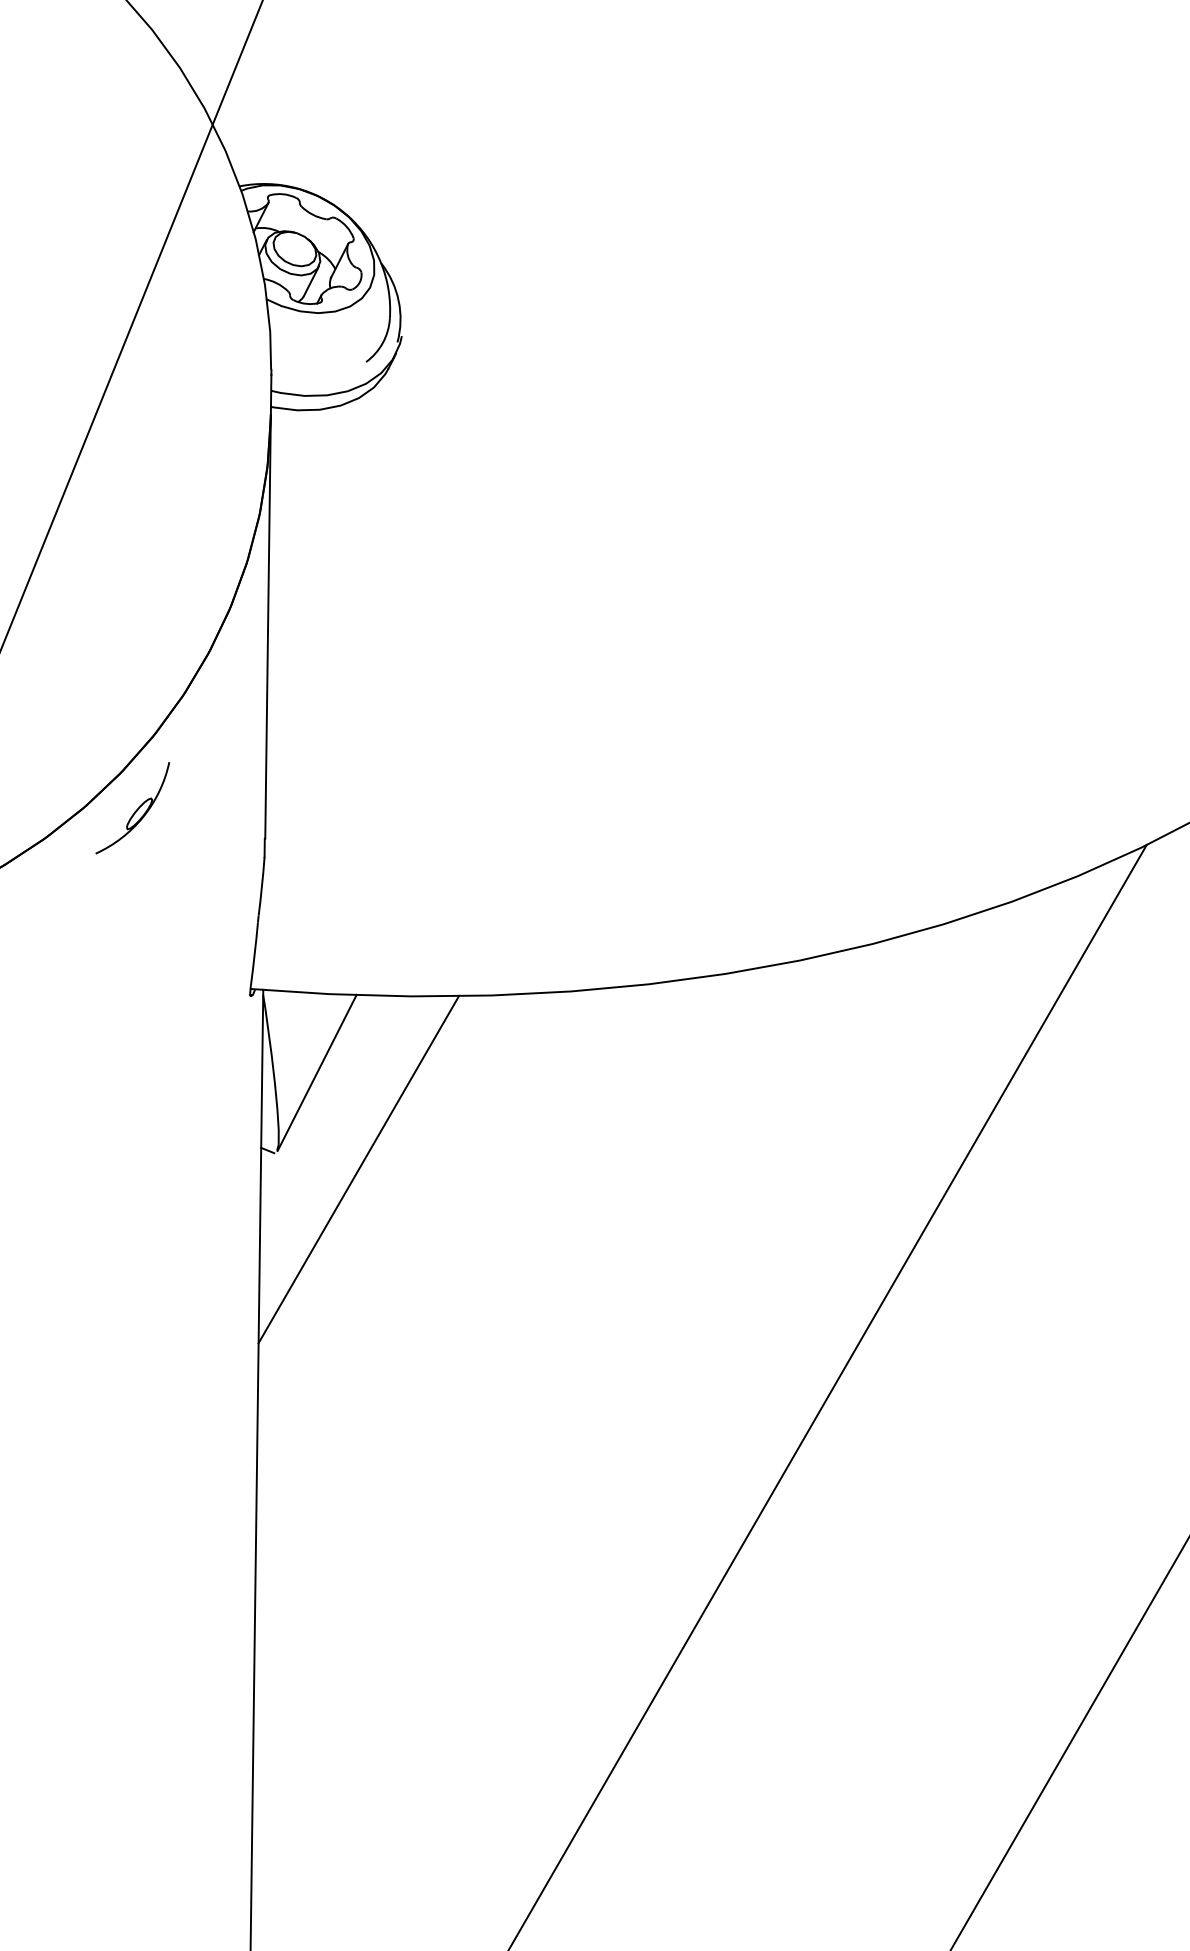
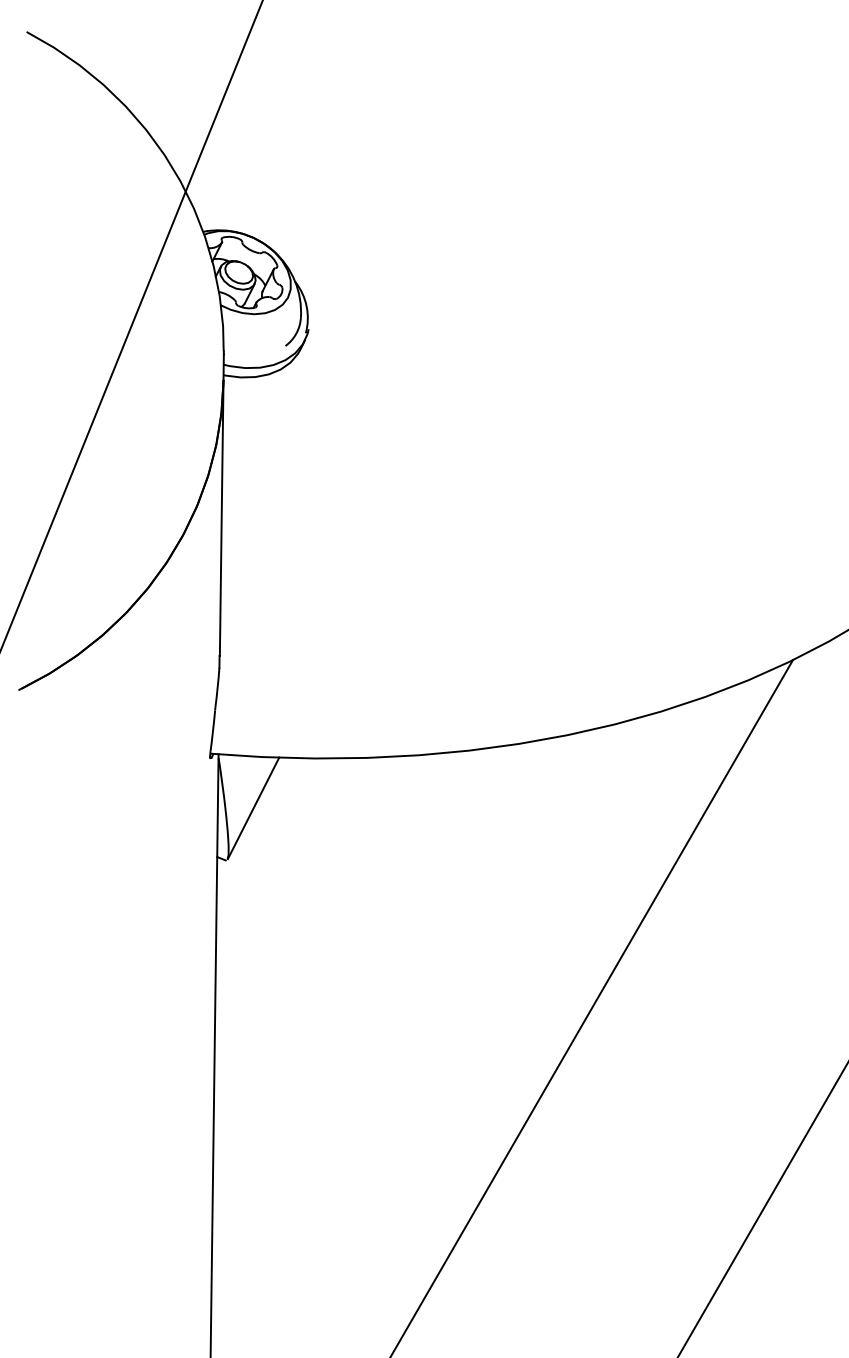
part: (132, 808) -> (133, 636), removed
line: (358, 1168) -> (280, 870), removed

